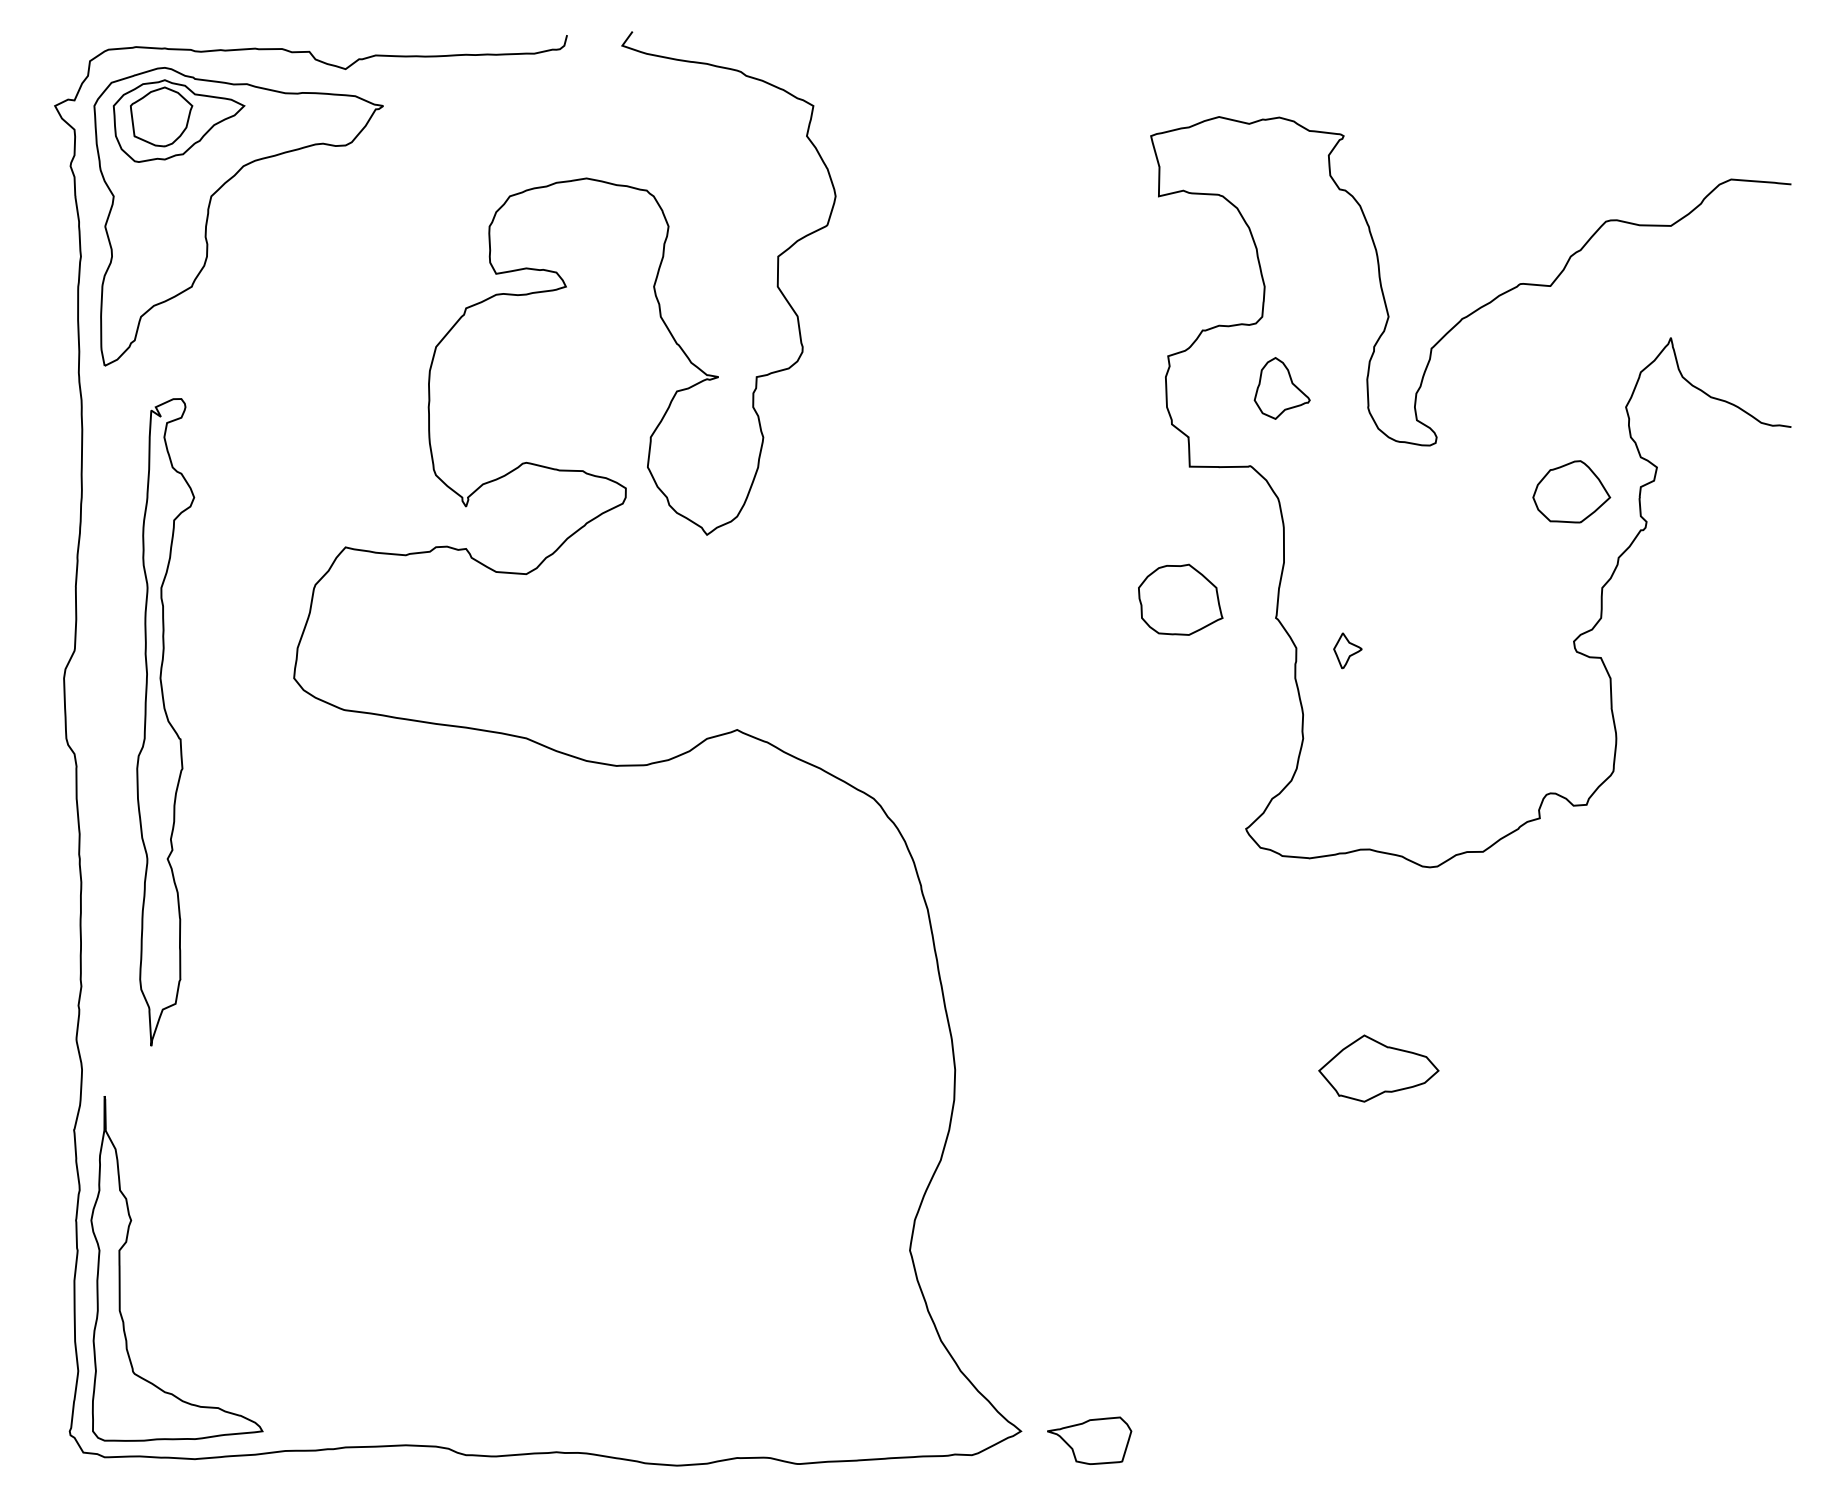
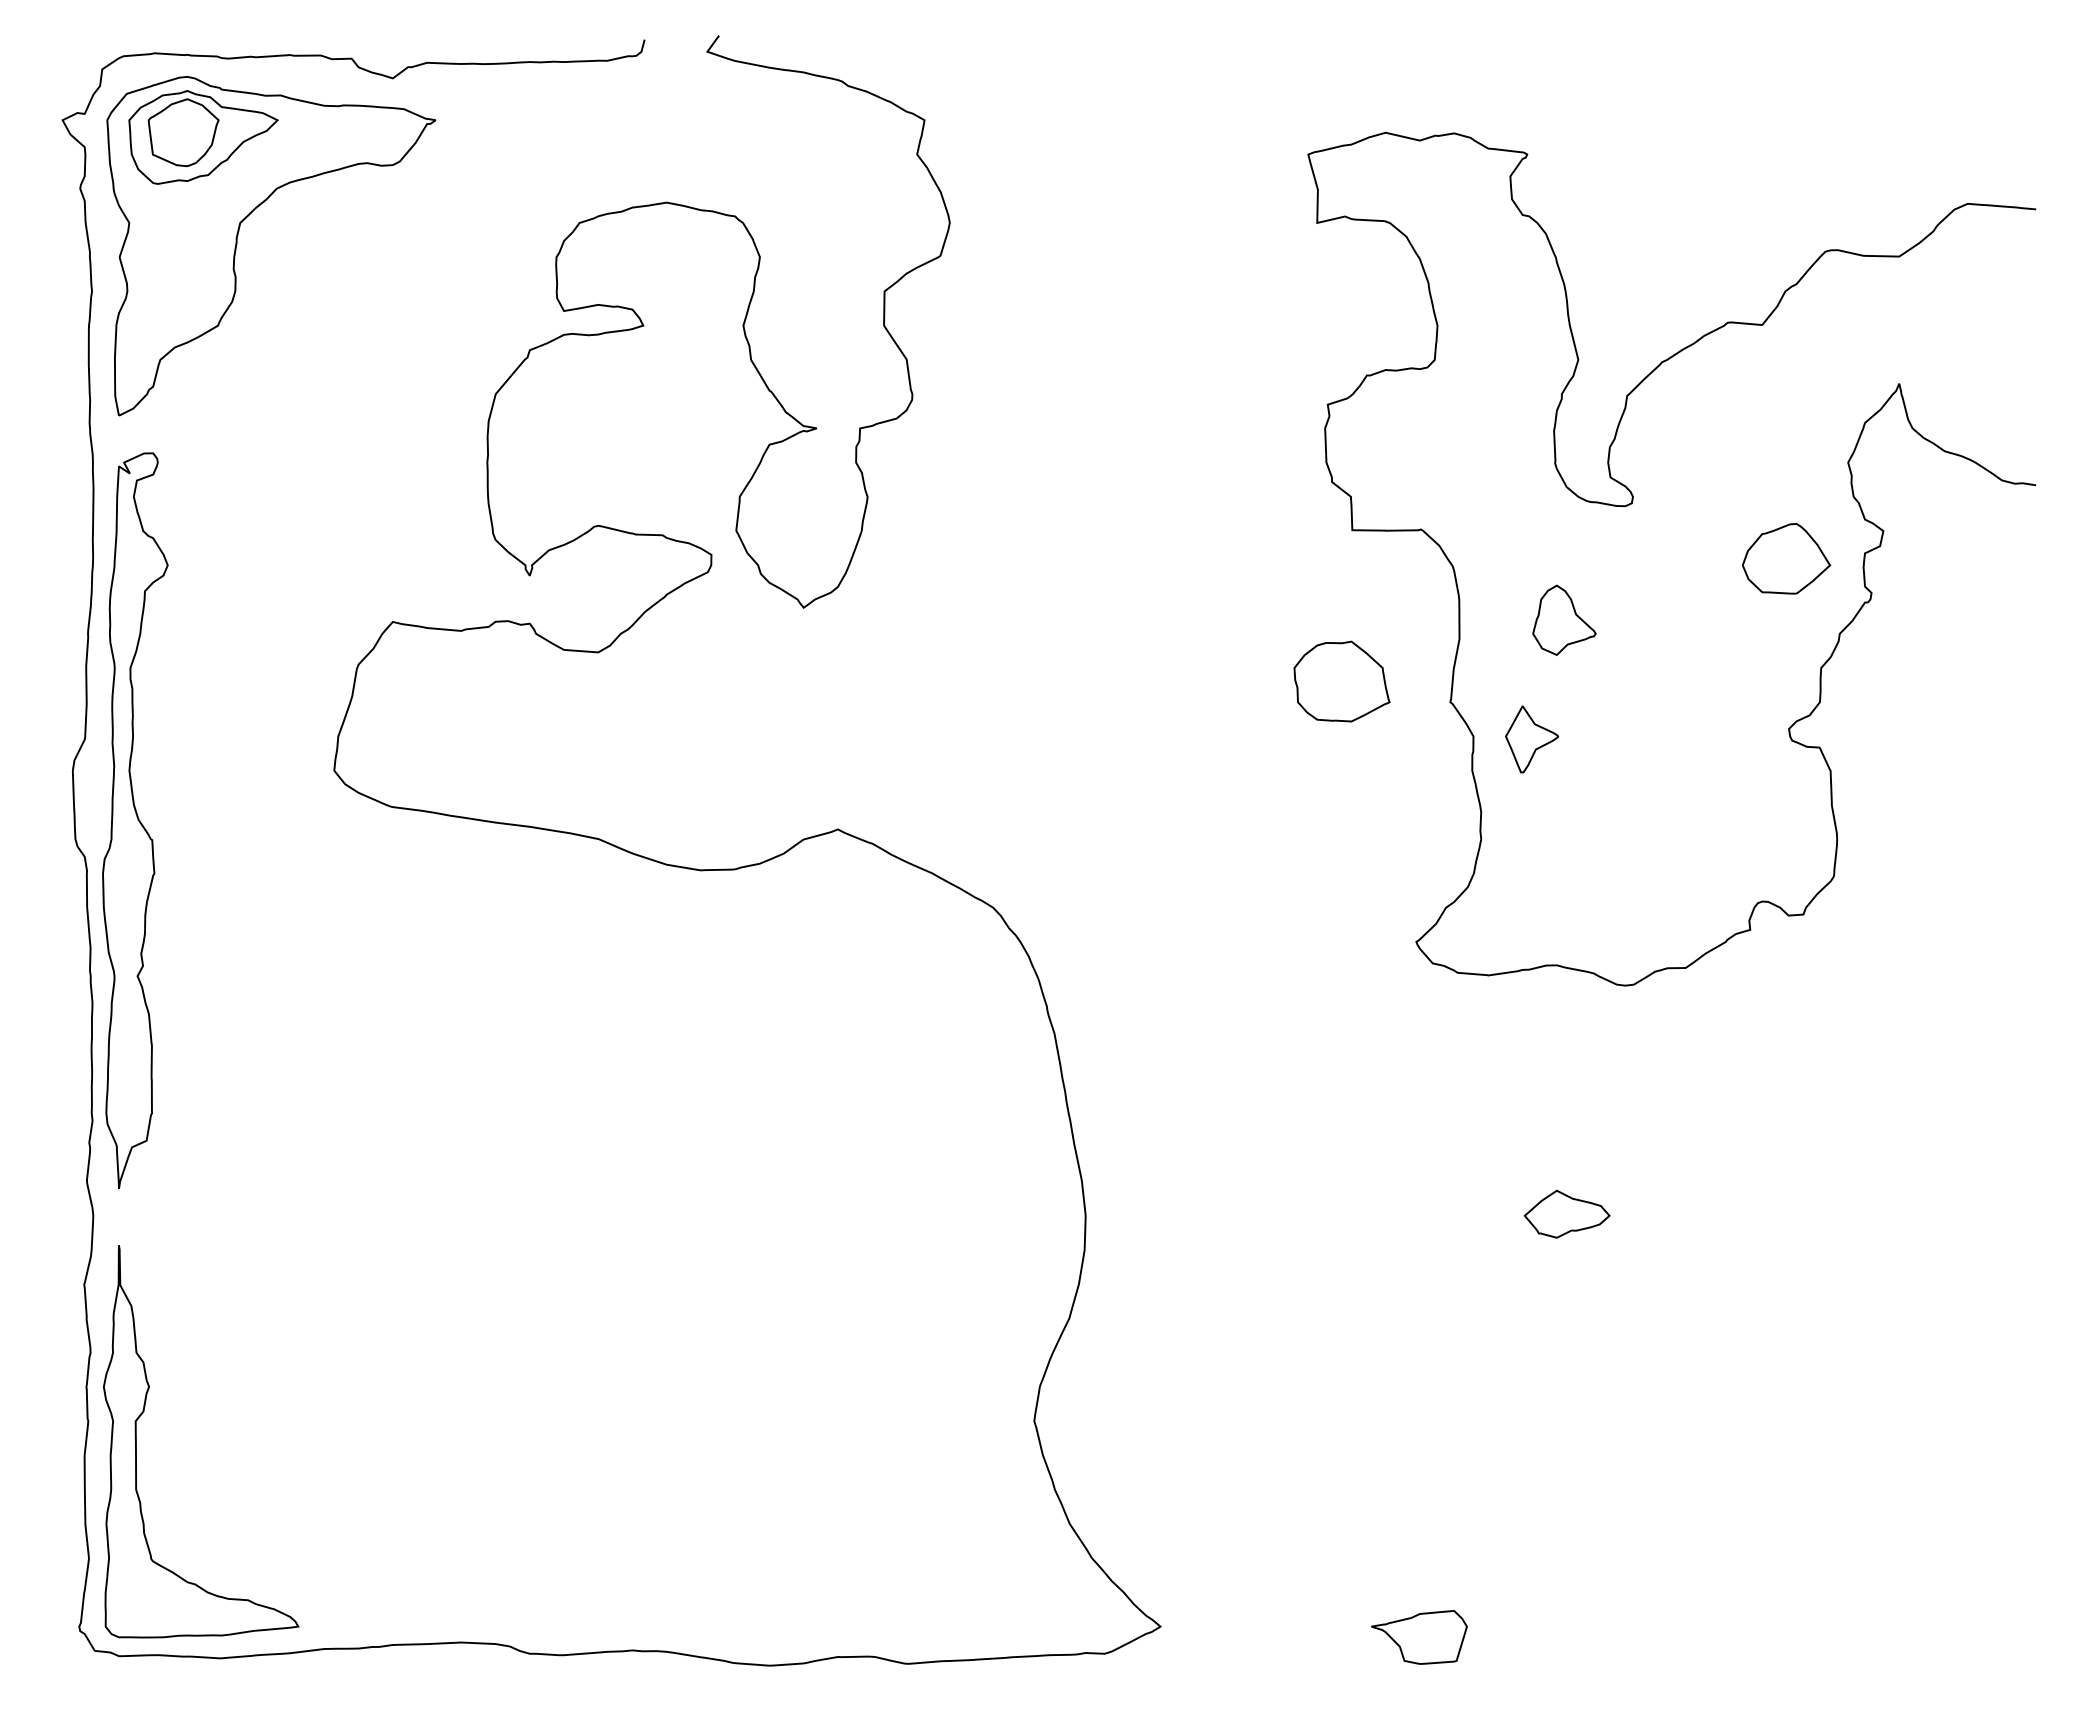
part: (1282, 387) -> (1564, 619), moved
part: (1347, 650) -> (1531, 739), size x1.67
part: (165, 722) -> (135, 820), moved
part: (1378, 1067) -> (1566, 1213), size x0.62
part: (1089, 1440) -> (1419, 1637), moved

